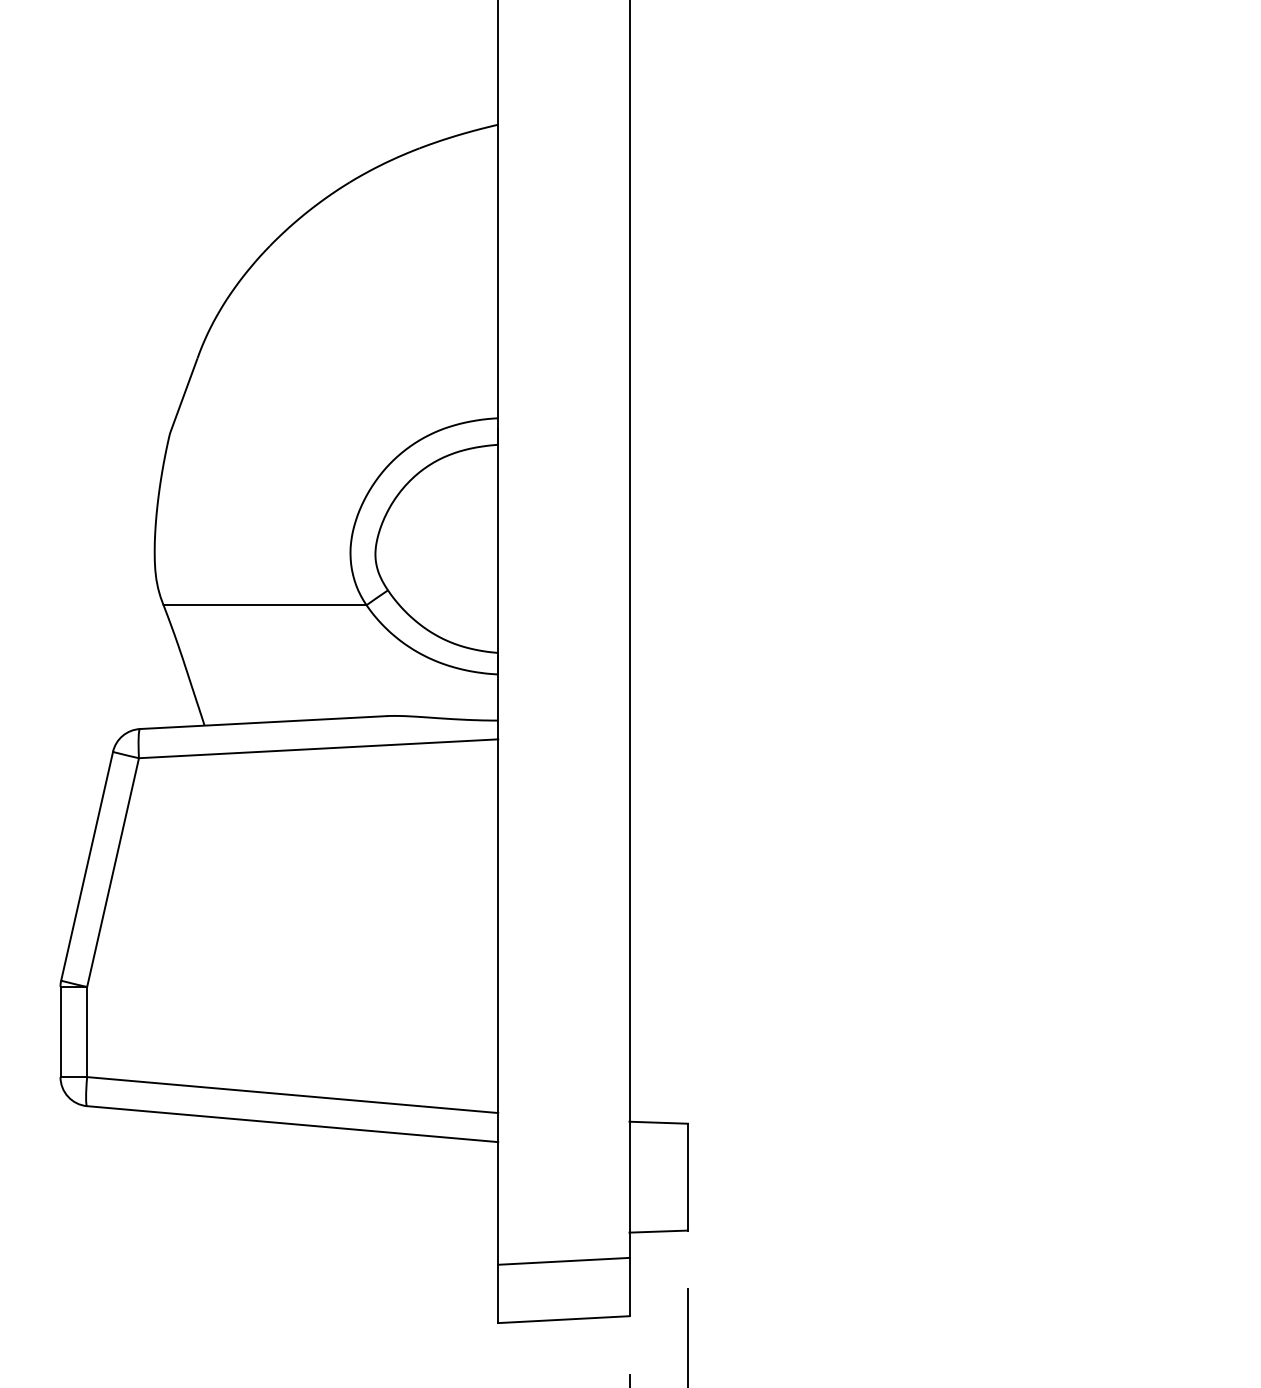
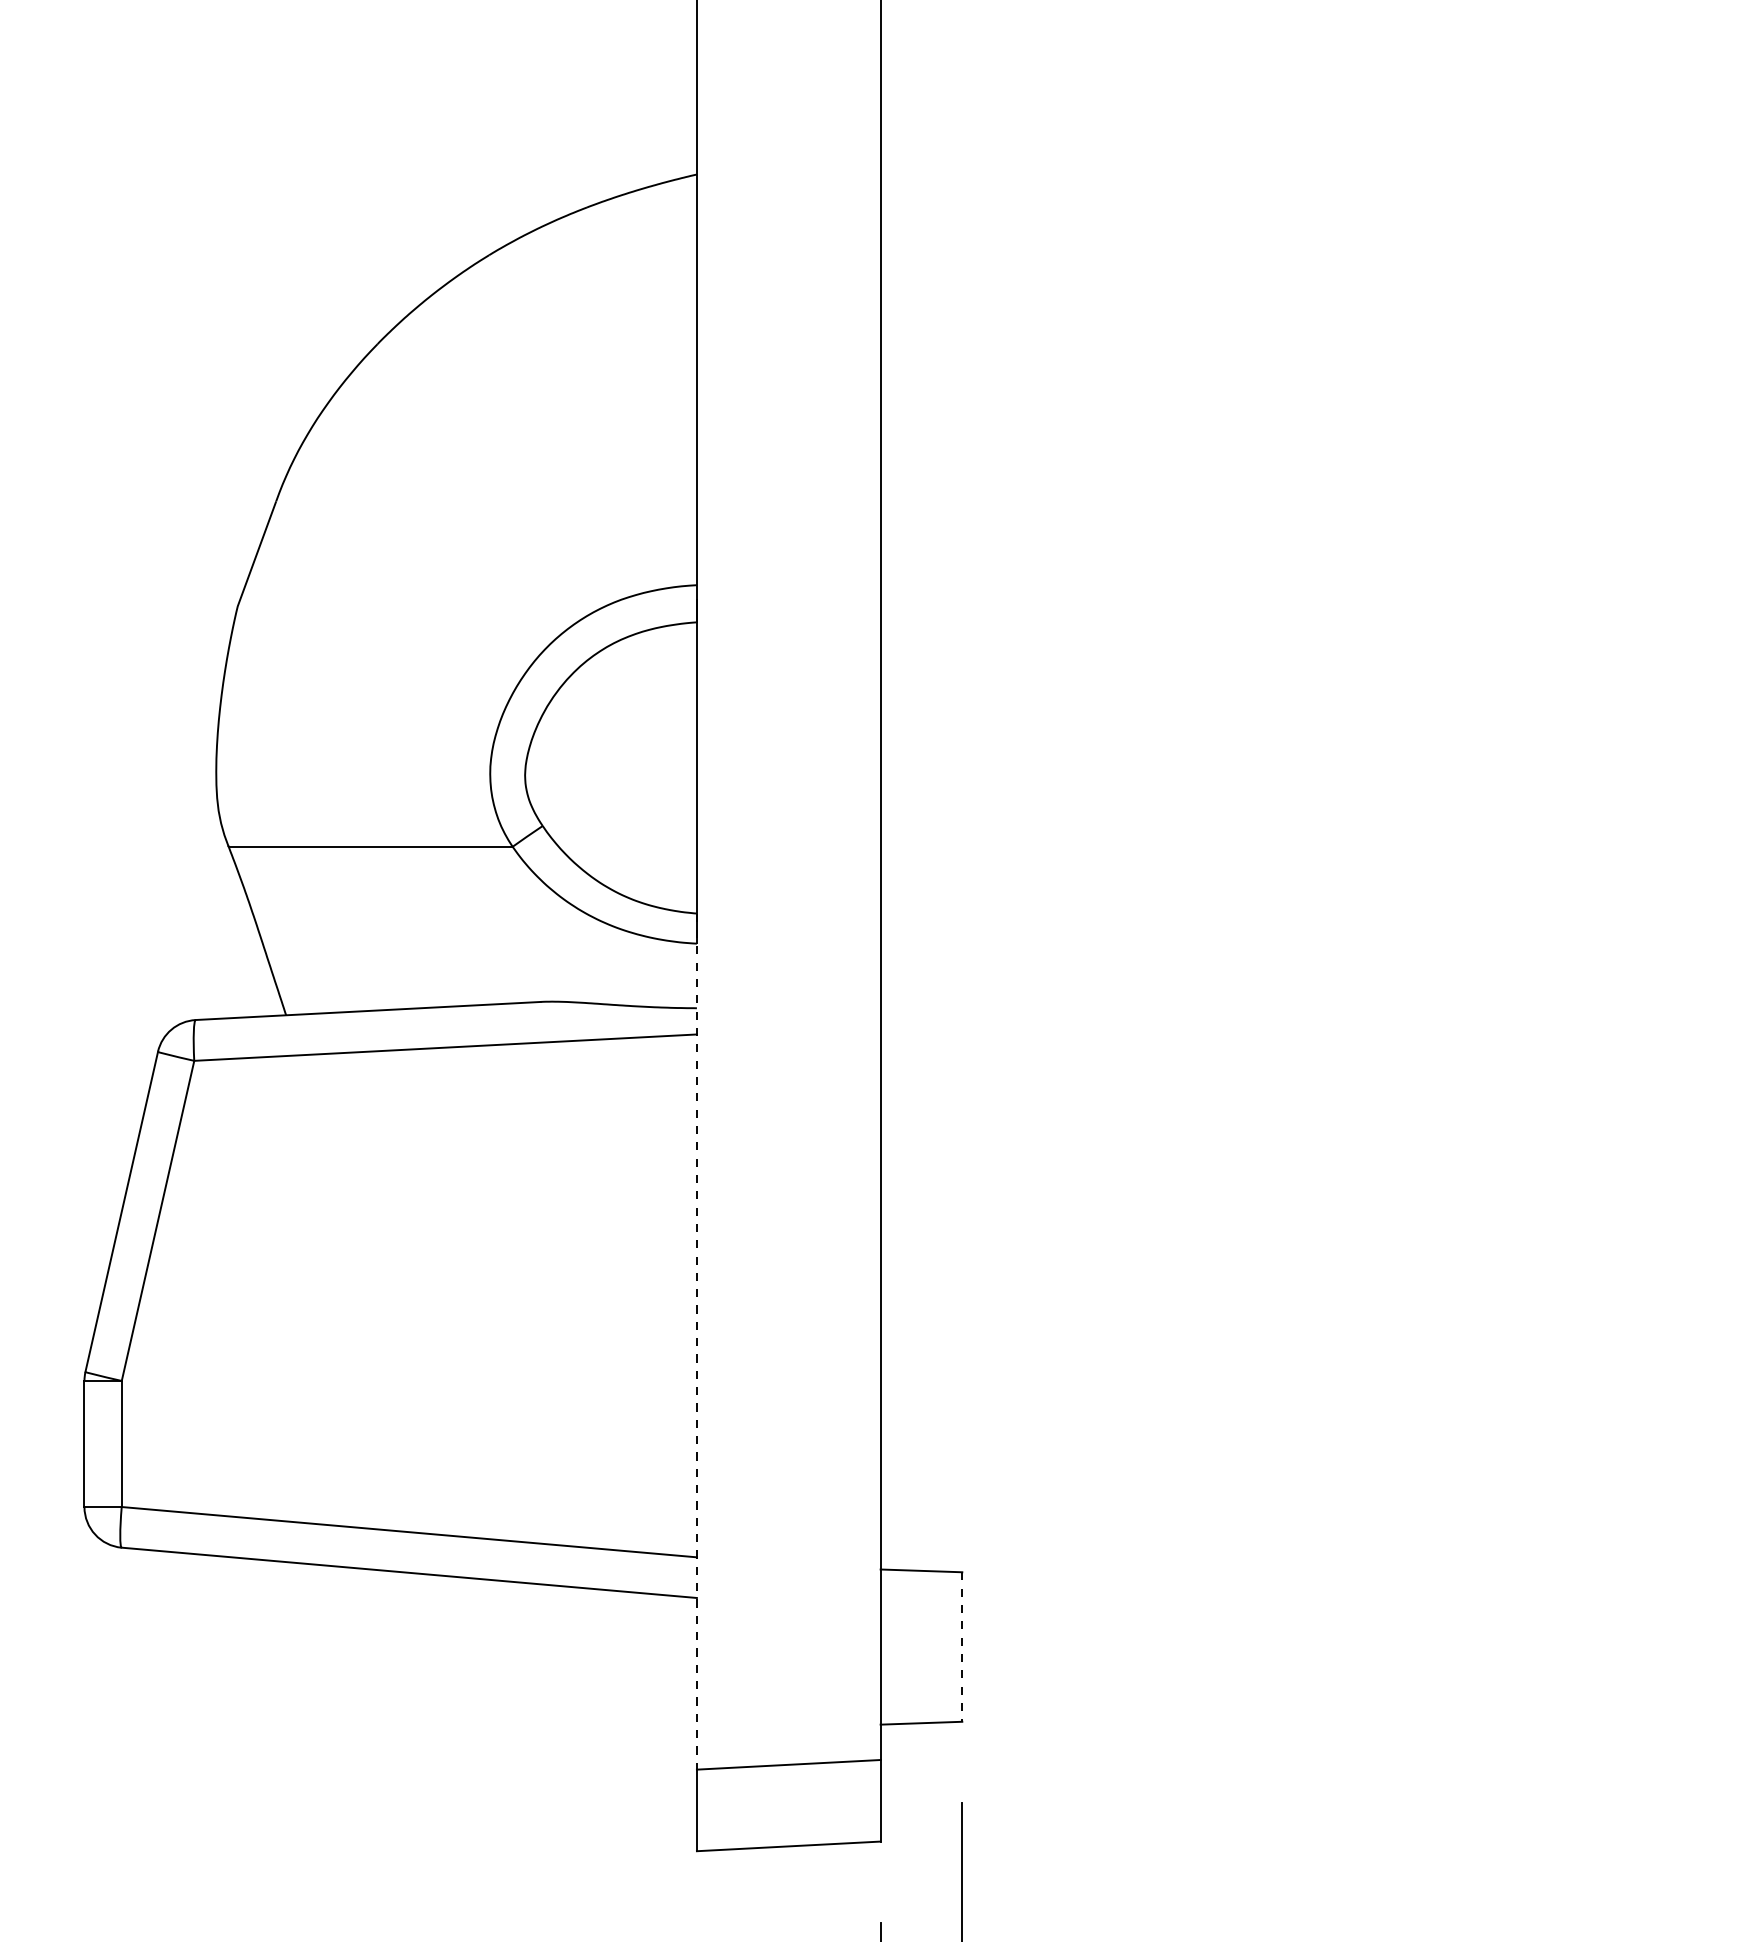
line: (497, 959) -> (696, 1342), solid -> dashed
line: (688, 1177) -> (962, 1647), solid -> dashed

